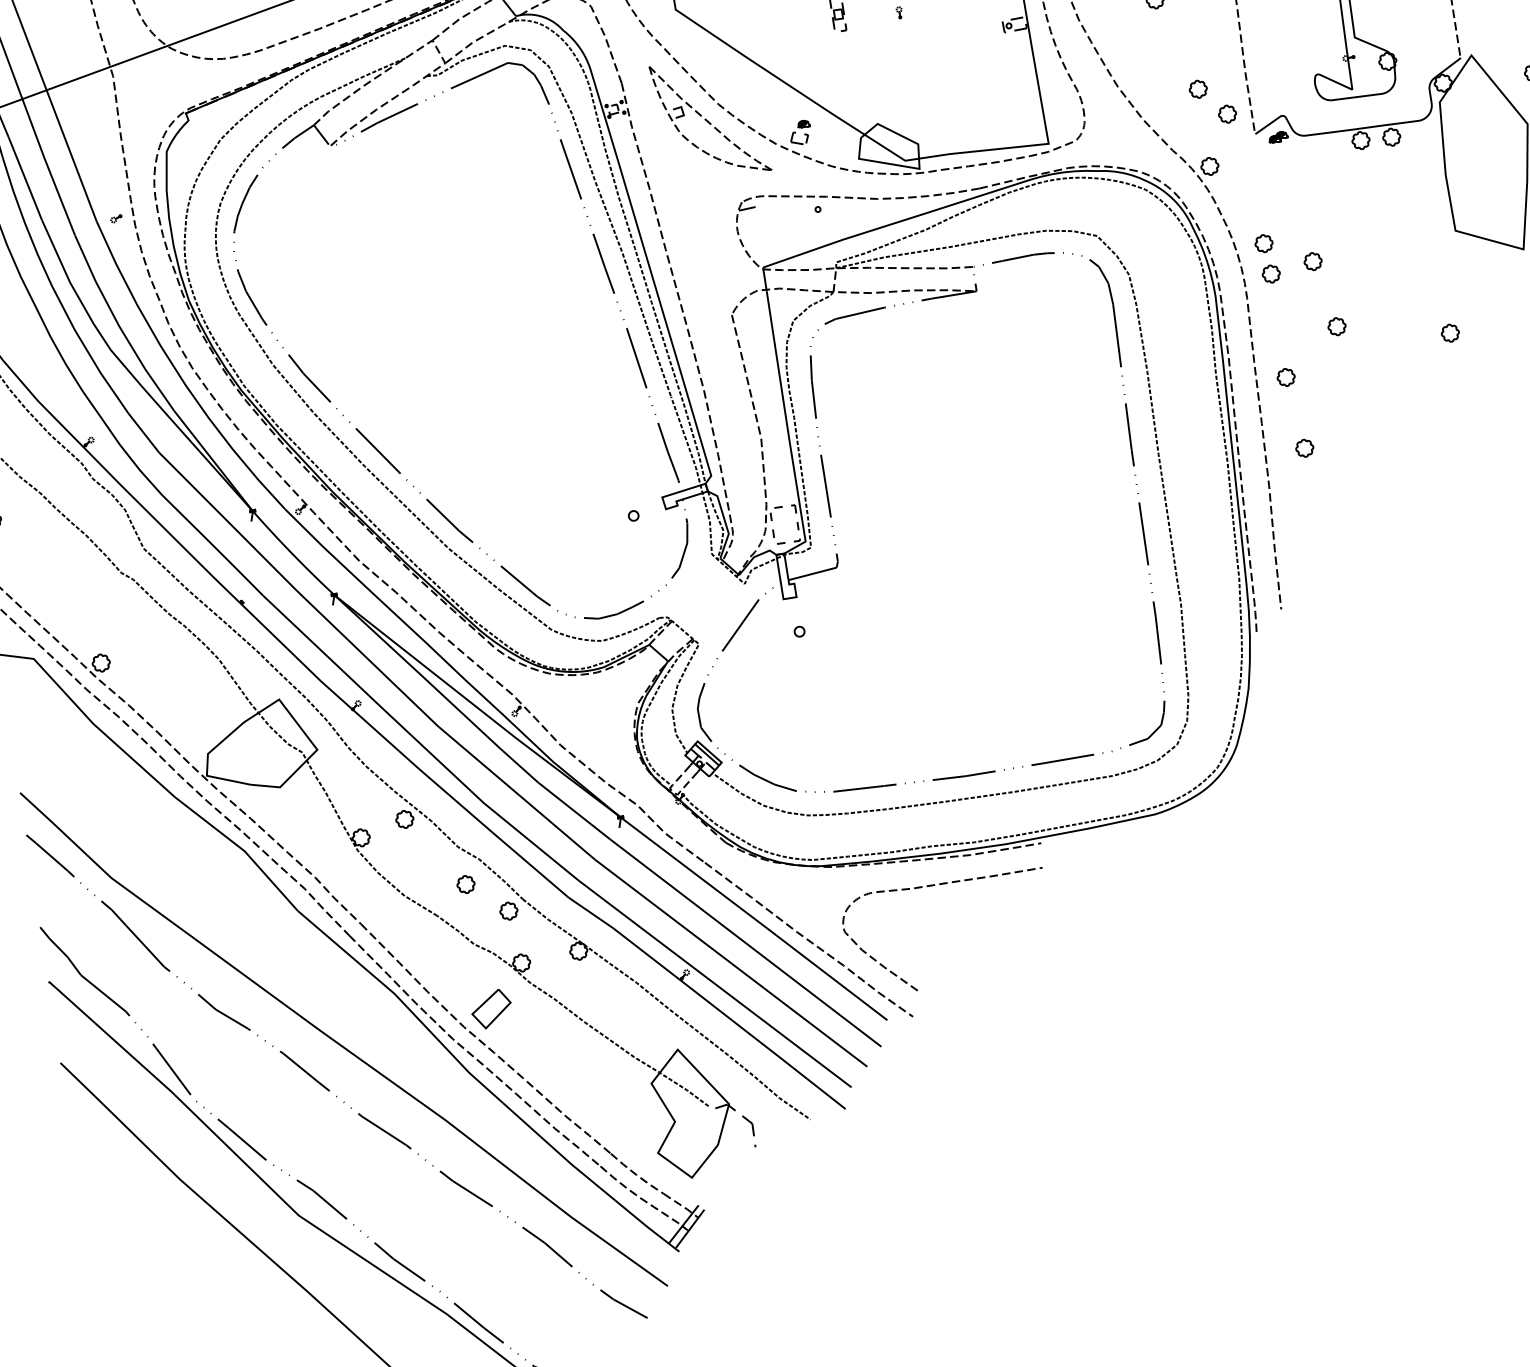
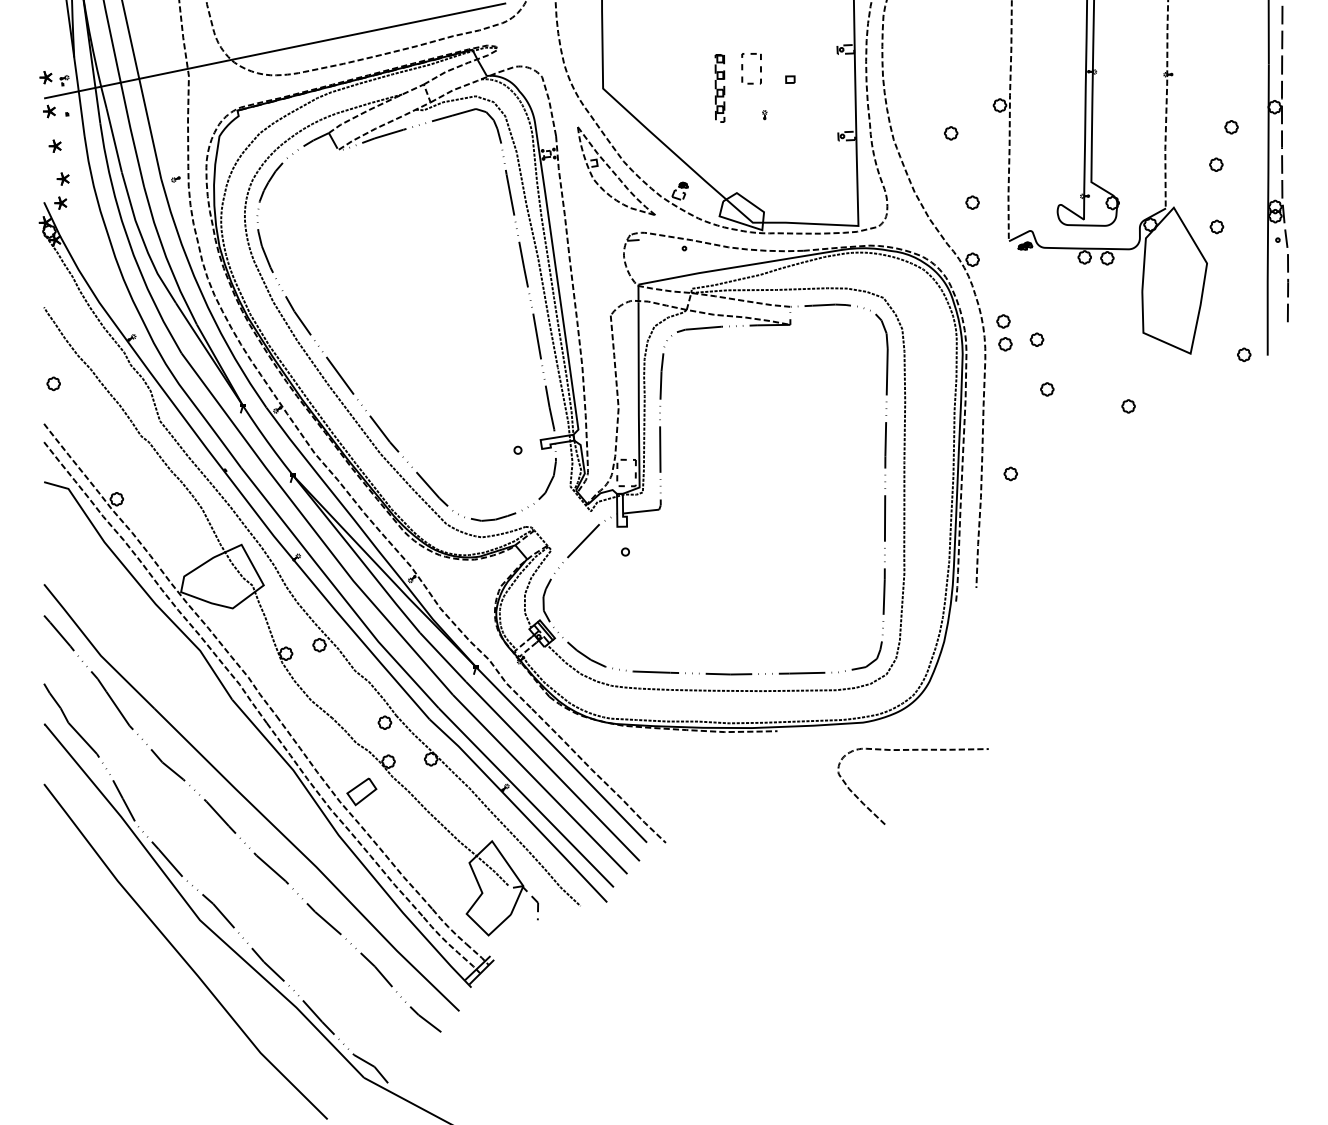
part: (1226, 113) -> (990, 223), removed
part: (1285, 377) -> (1004, 420), removed
part: (465, 884) -> (356, 698), removed
curve: (939, 885) -> (912, 750), moved

